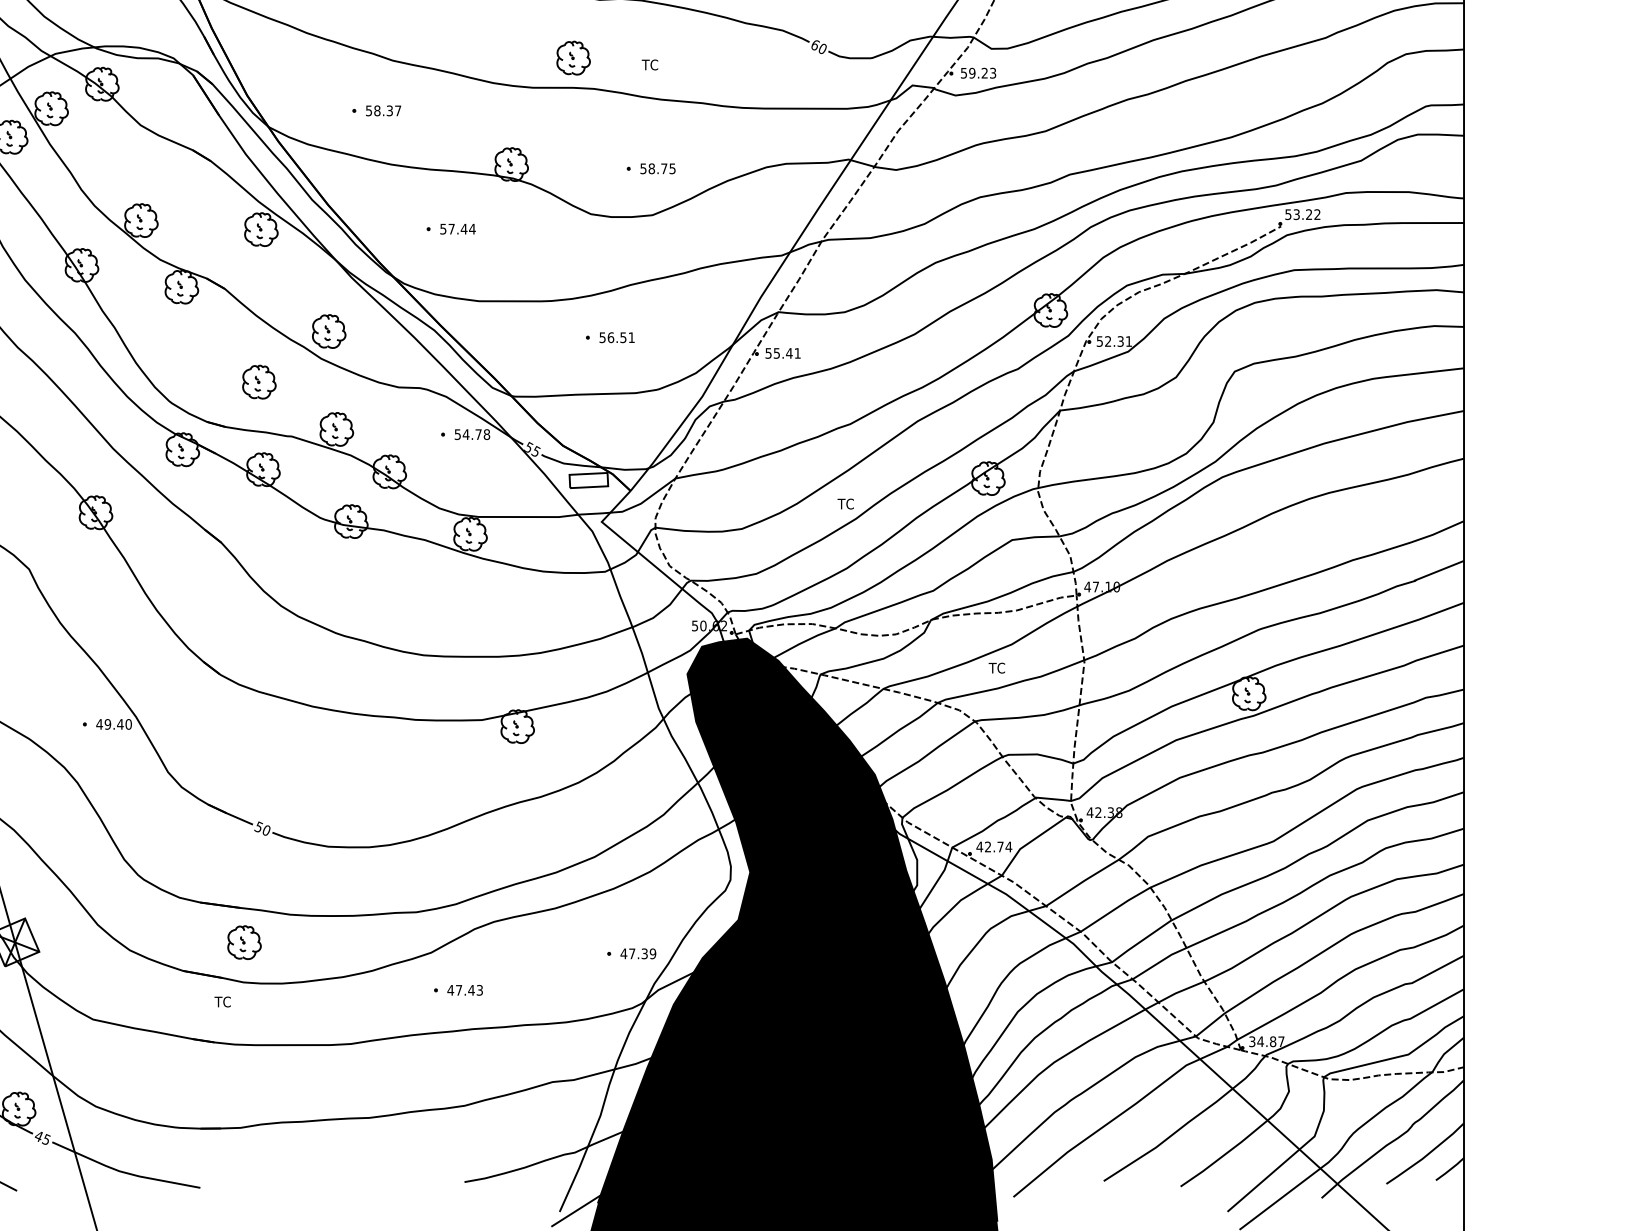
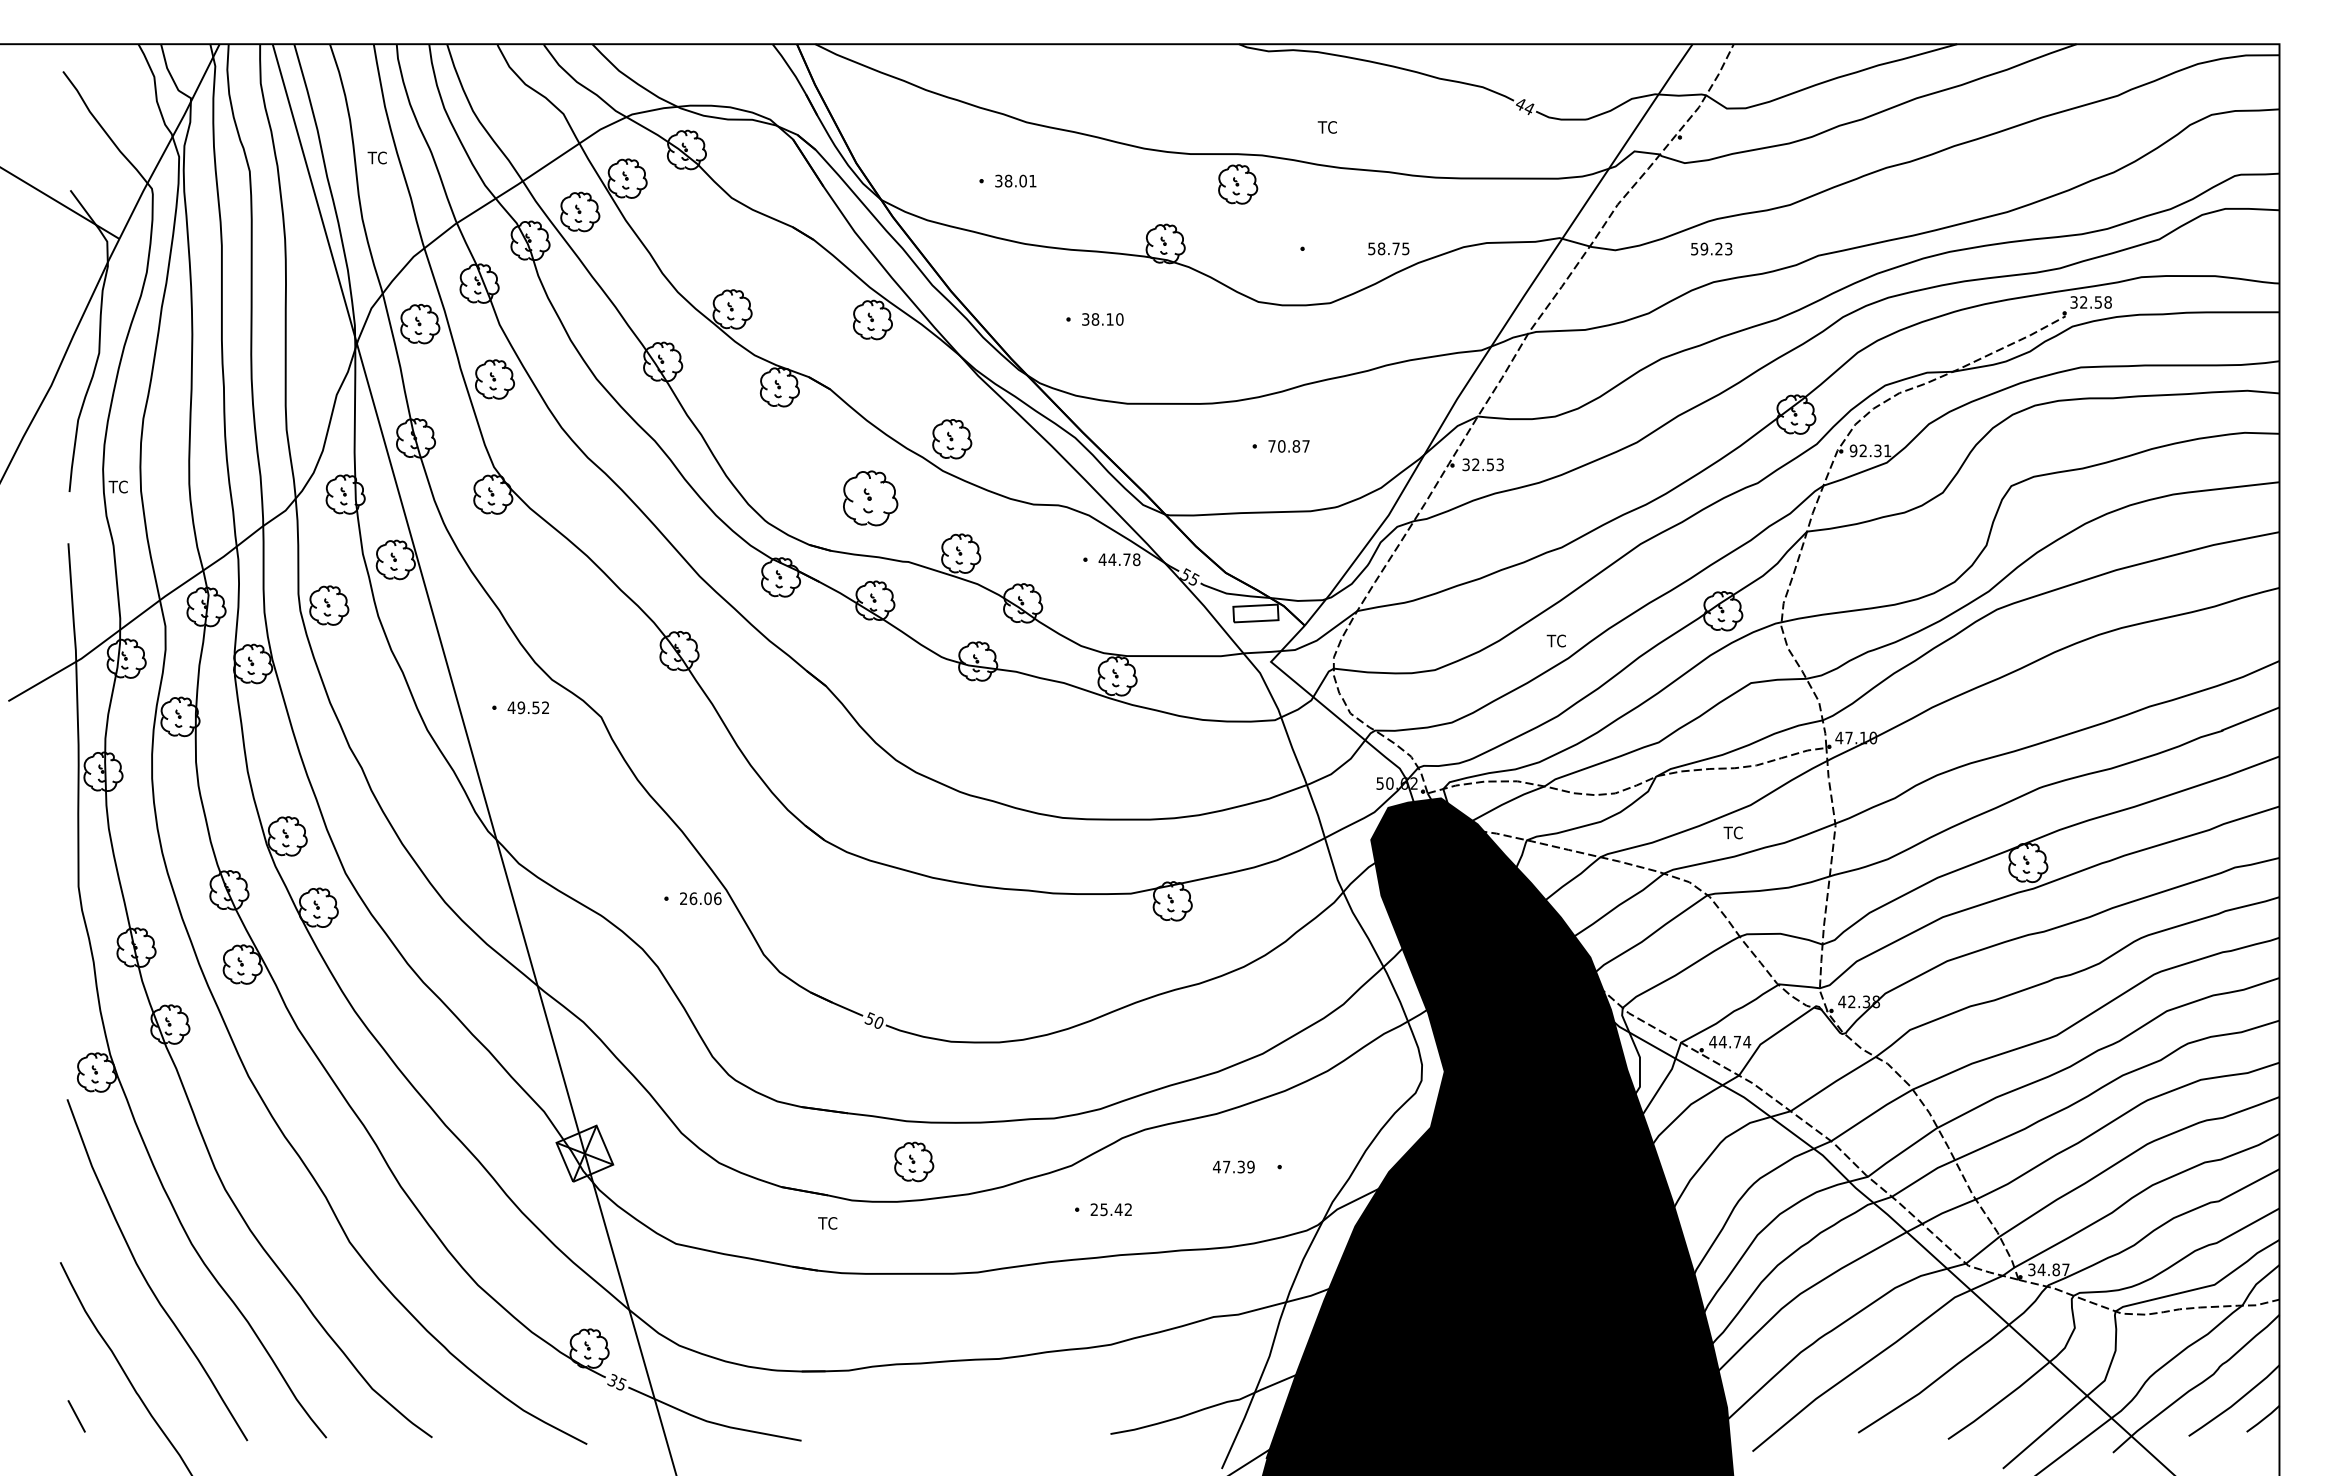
text: (819, 47) -> (1525, 106), 60 -> 44
part: (573, 58) -> (1238, 184), moved
text: (978, 72) -> (1711, 248), moved
text: (383, 110) -> (1015, 180), 58.37 -> 38.01
text: (657, 168) -> (1388, 248), moved
text: (1302, 214) -> (2090, 302), 53.22 -> 32.58
text: (457, 229) -> (1102, 319), 57.44 -> 38.10
text: (616, 337) -> (1288, 446), 56.51 -> 70.87
text: (1099, 341) -> (1853, 450), 52.31 -> 92.31
text: (782, 353) -> (1482, 464), 55.41 -> 32.53
part: (259, 382) -> (870, 498), size x1.4
text: (457, 434) -> (1102, 559), 54.78 -> 44.78
text: (113, 724) -> (700, 898), 49.40 -> 26.06
text: (987, 846) -> (1722, 1041), 42.74 -> 44.74
part: (244, 942) -> (914, 1161), moved
text: (638, 953) -> (1233, 1166), moved
text: (465, 990) -> (1111, 1209), 47.43 -> 25.42
text: (38, 1136) -> (612, 1380), 45 -> 35

